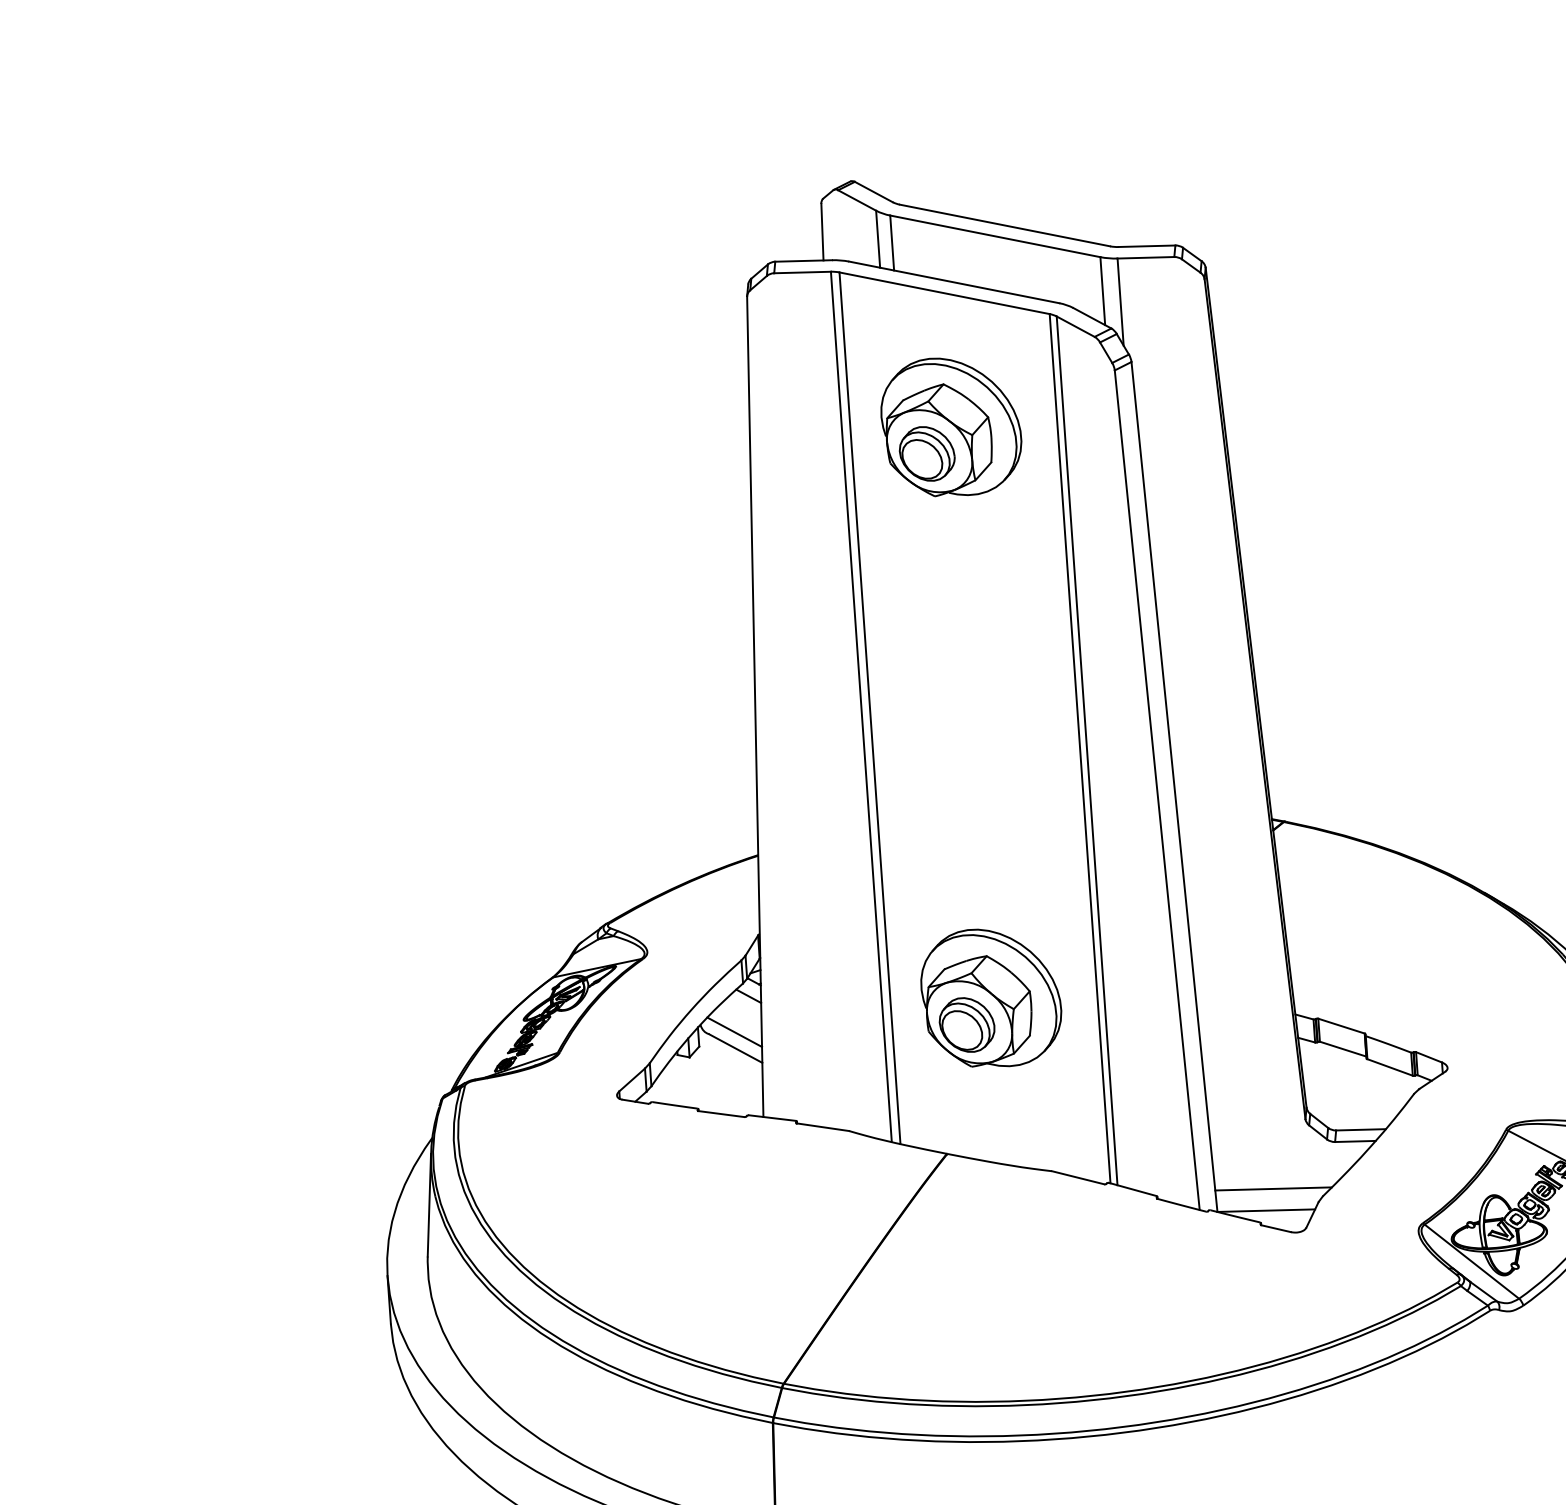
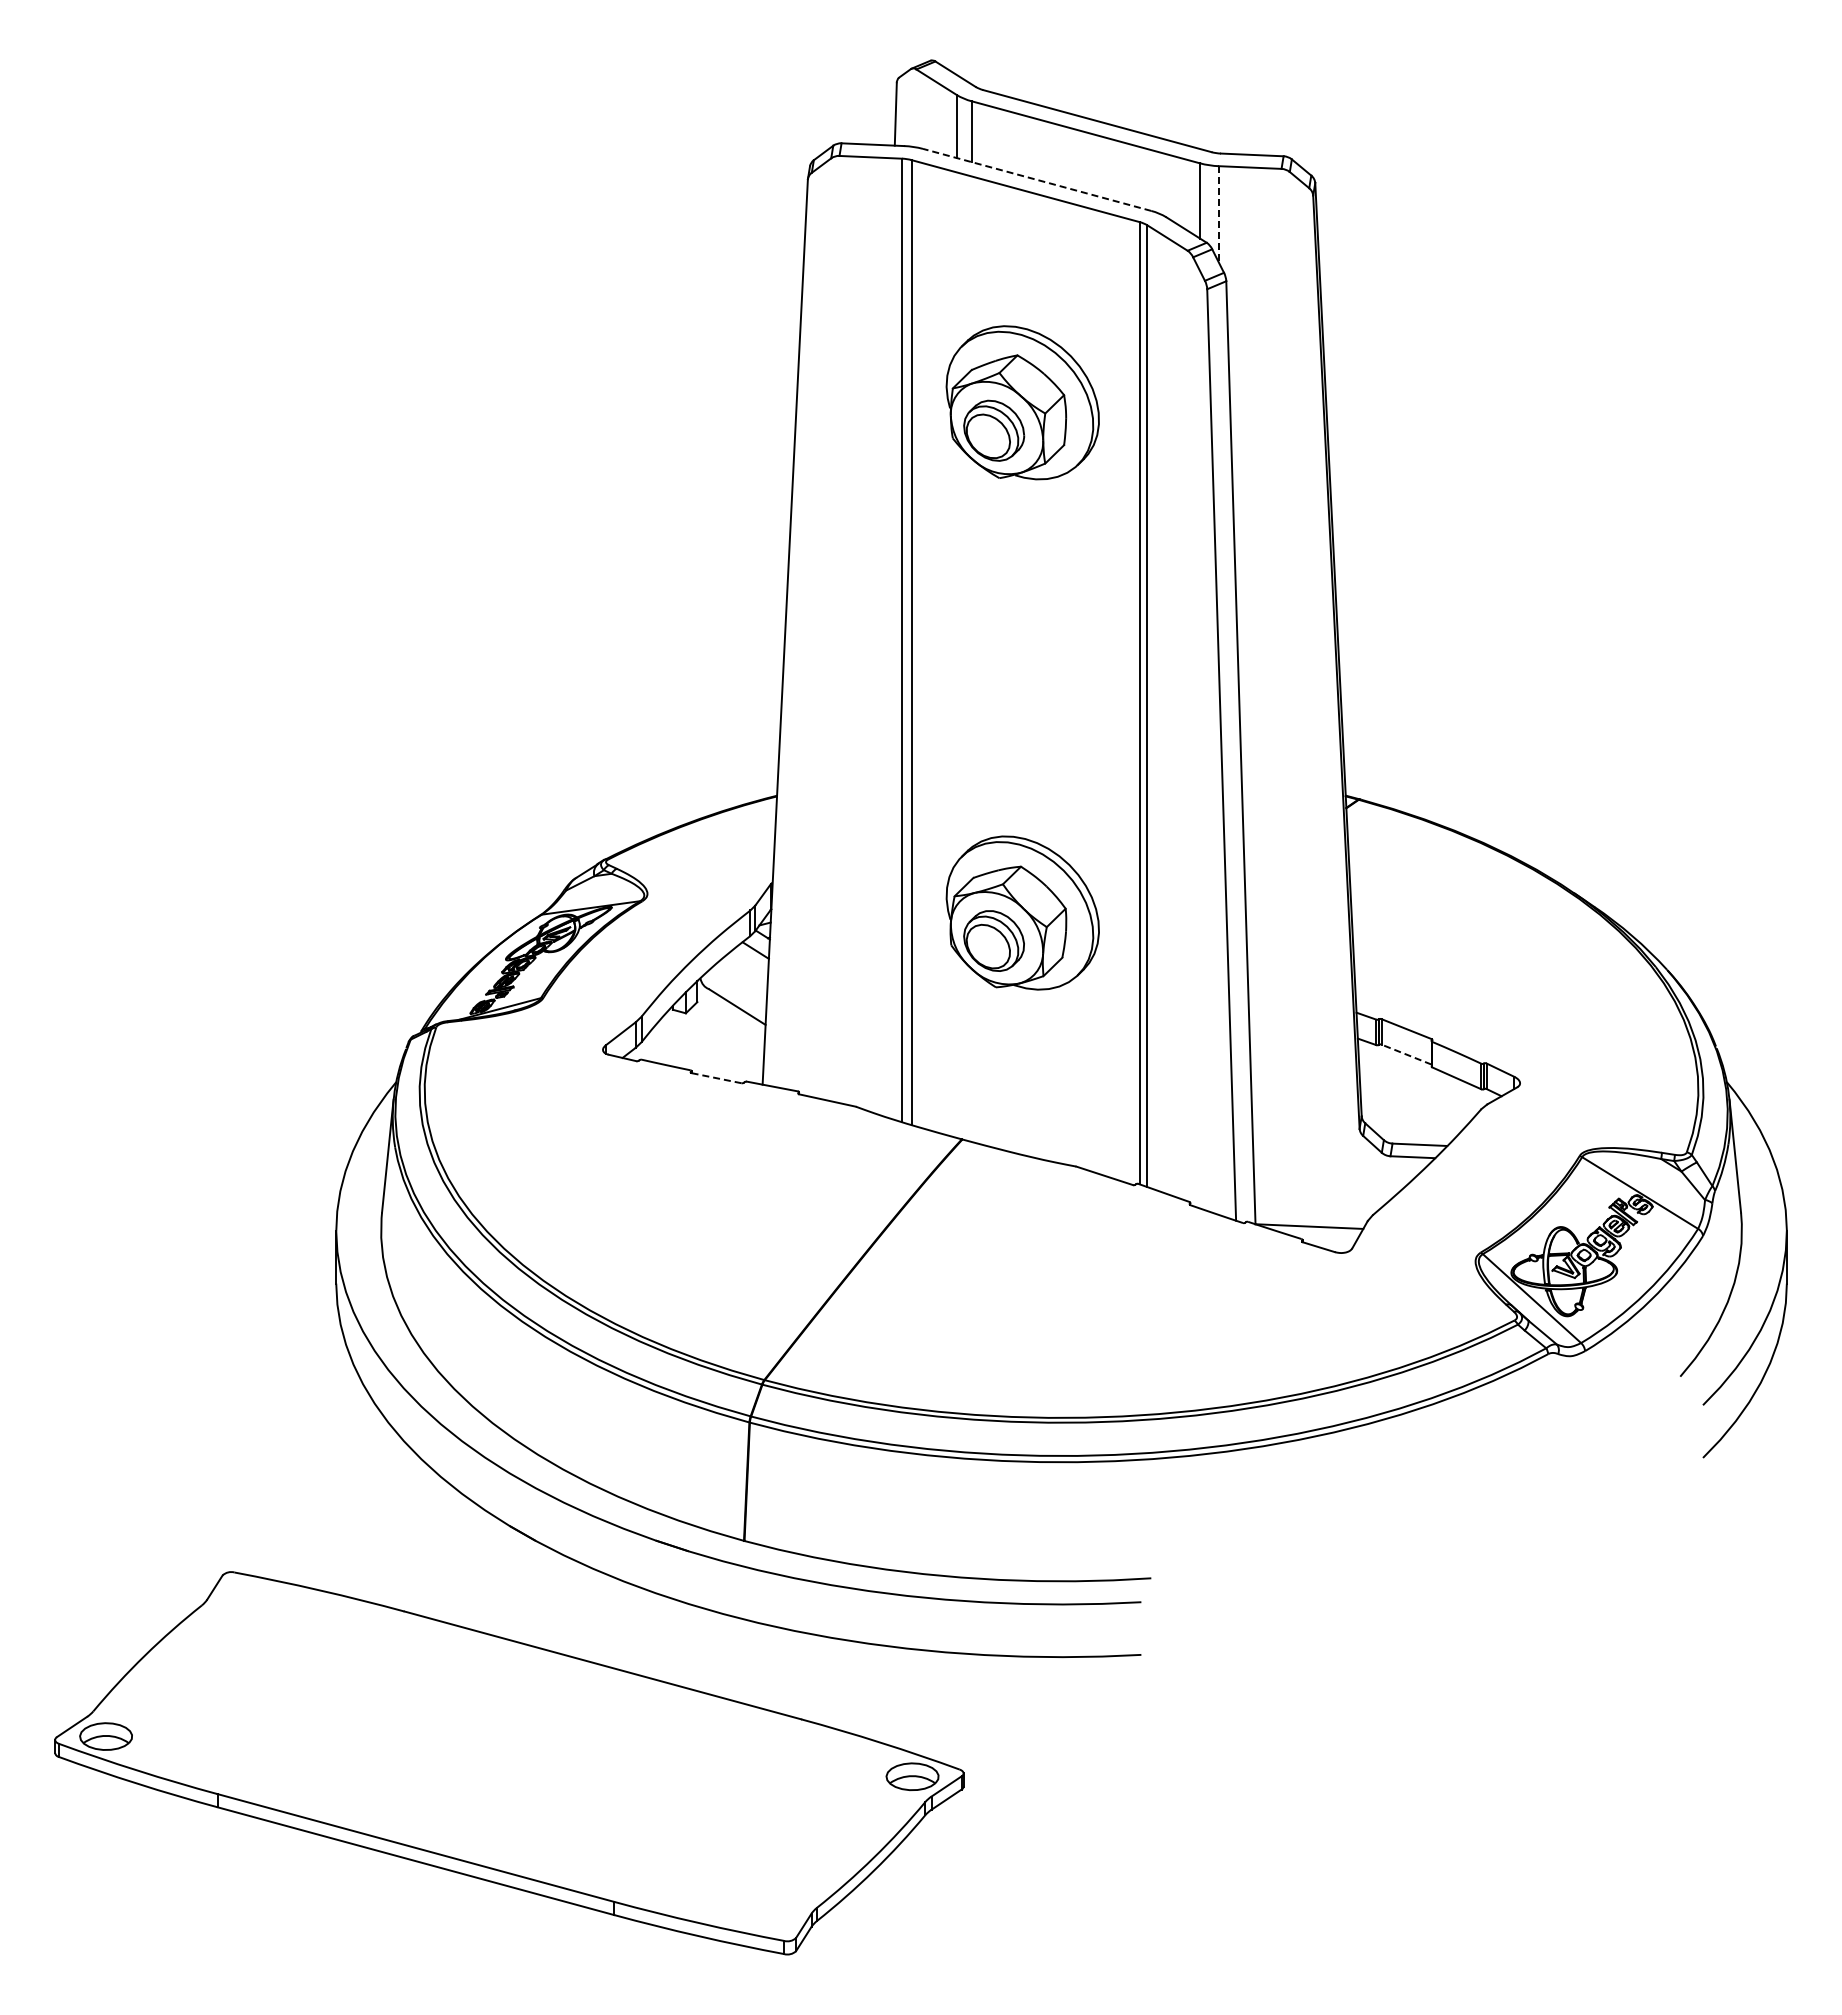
line: (953, 282) -> (1036, 179), solid -> dashed
line: (1120, 302) -> (1218, 214), solid -> dashed
part: (951, 426) -> (1022, 402), moved
part: (990, 997) -> (1022, 912), moved
line: (734, 1031) -> (737, 988), removed
line: (1343, 1049) -> (1406, 1054), solid -> dashed
line: (721, 1114) -> (716, 1078), solid -> dashed
line: (1272, 1188) -> (1318, 1202), removed

